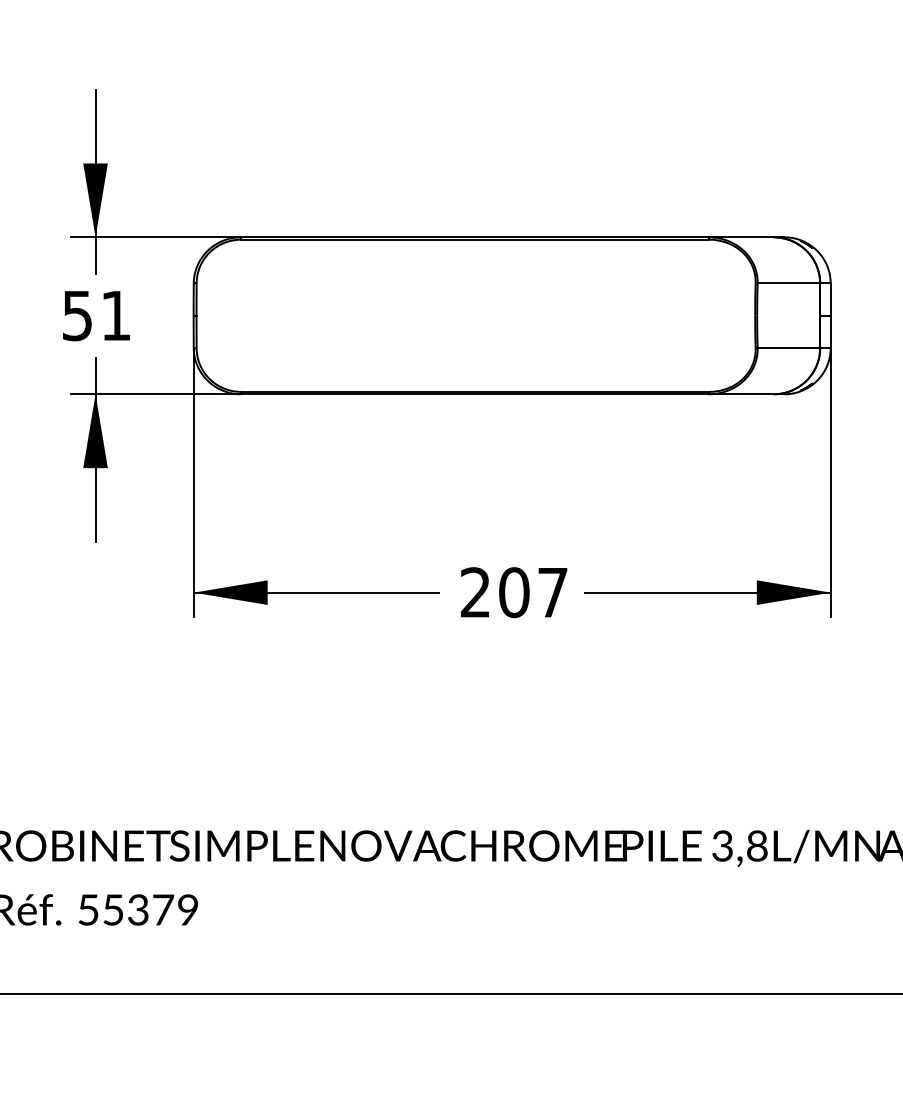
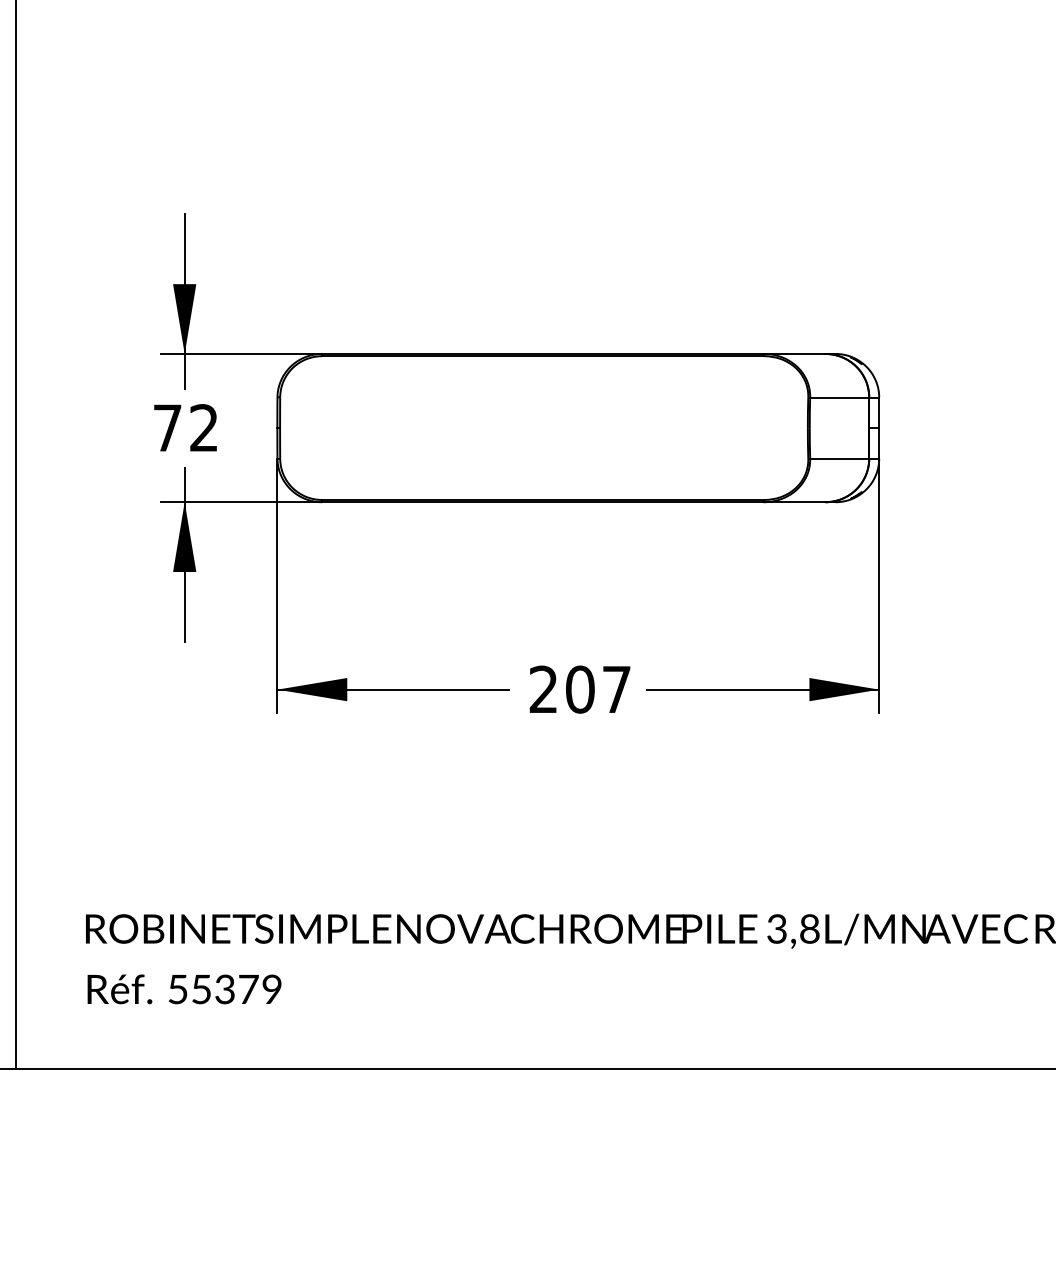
text: (96, 316) -> (185, 428), 51 -> 72

